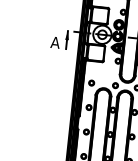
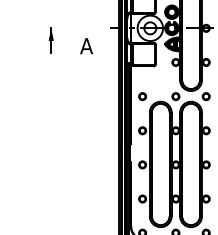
part: (66, 39) -> (50, 40), moved

